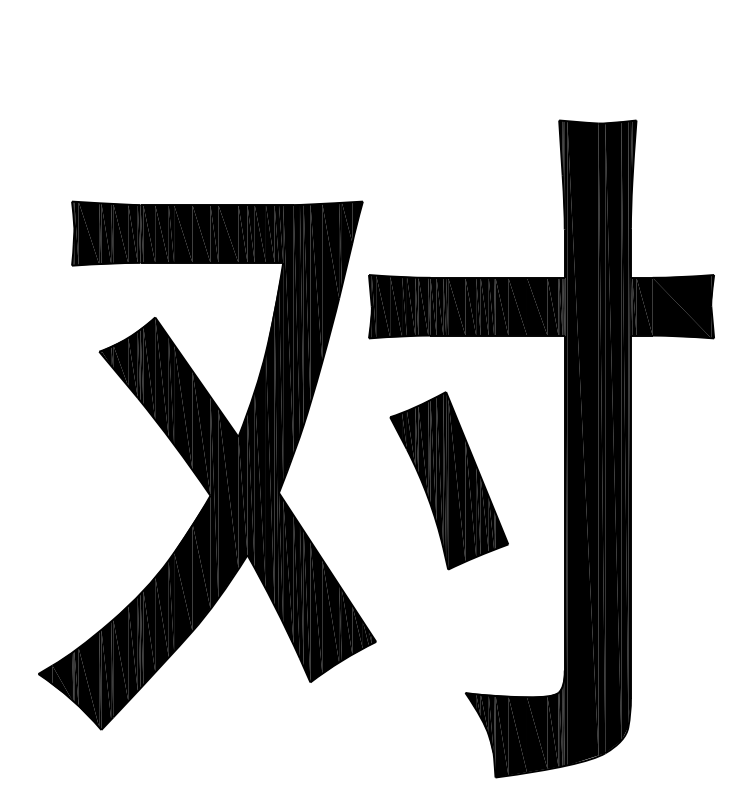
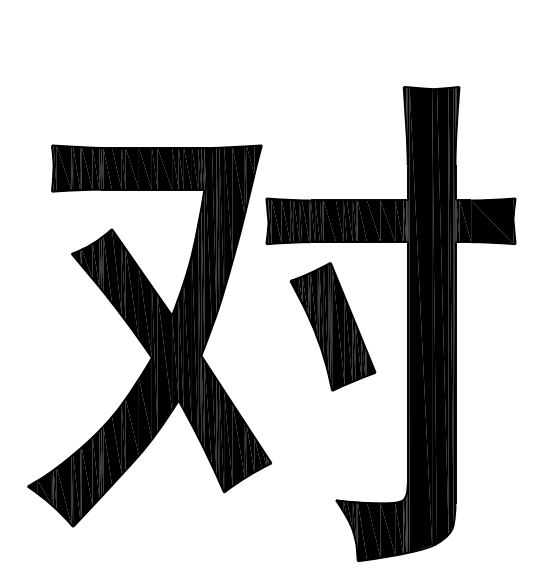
part: (448, 480) -> (332, 326), moved

